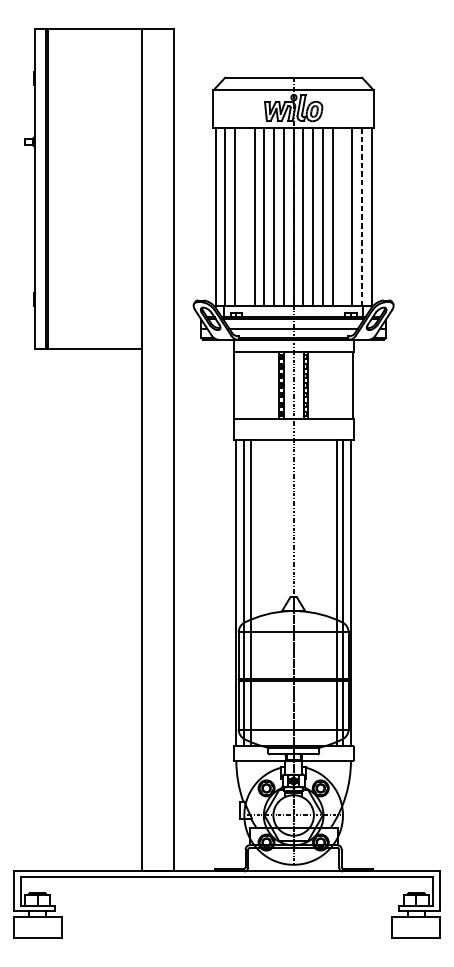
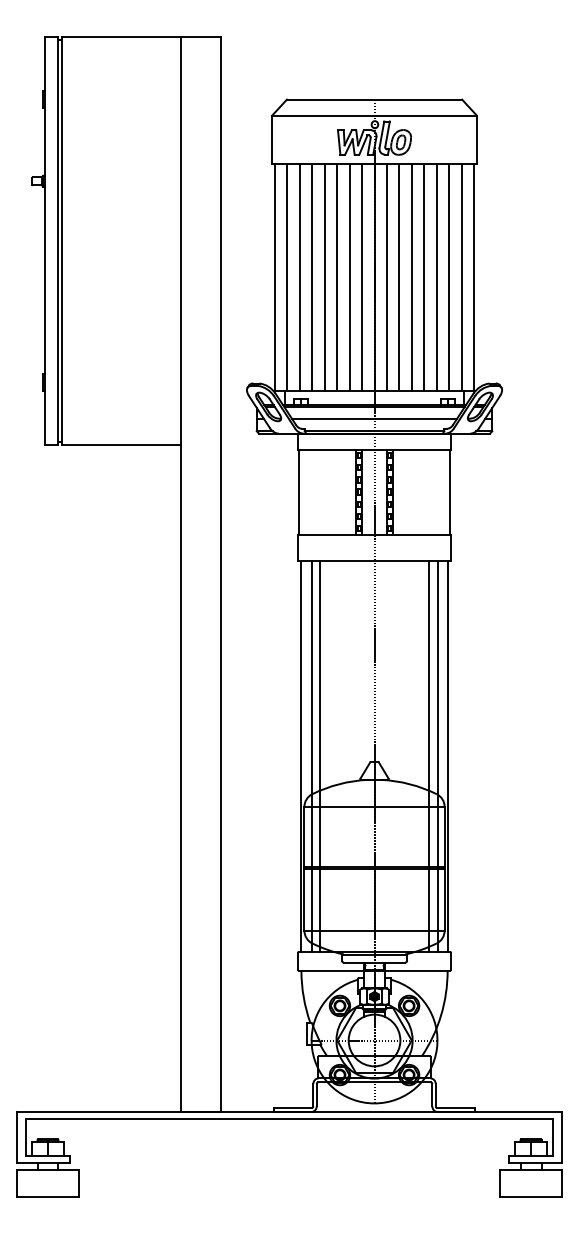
line: (245, 216) -> (312, 276), added
line: (342, 216) -> (436, 276), added
line: (361, 217) -> (461, 277), dashed -> solid

